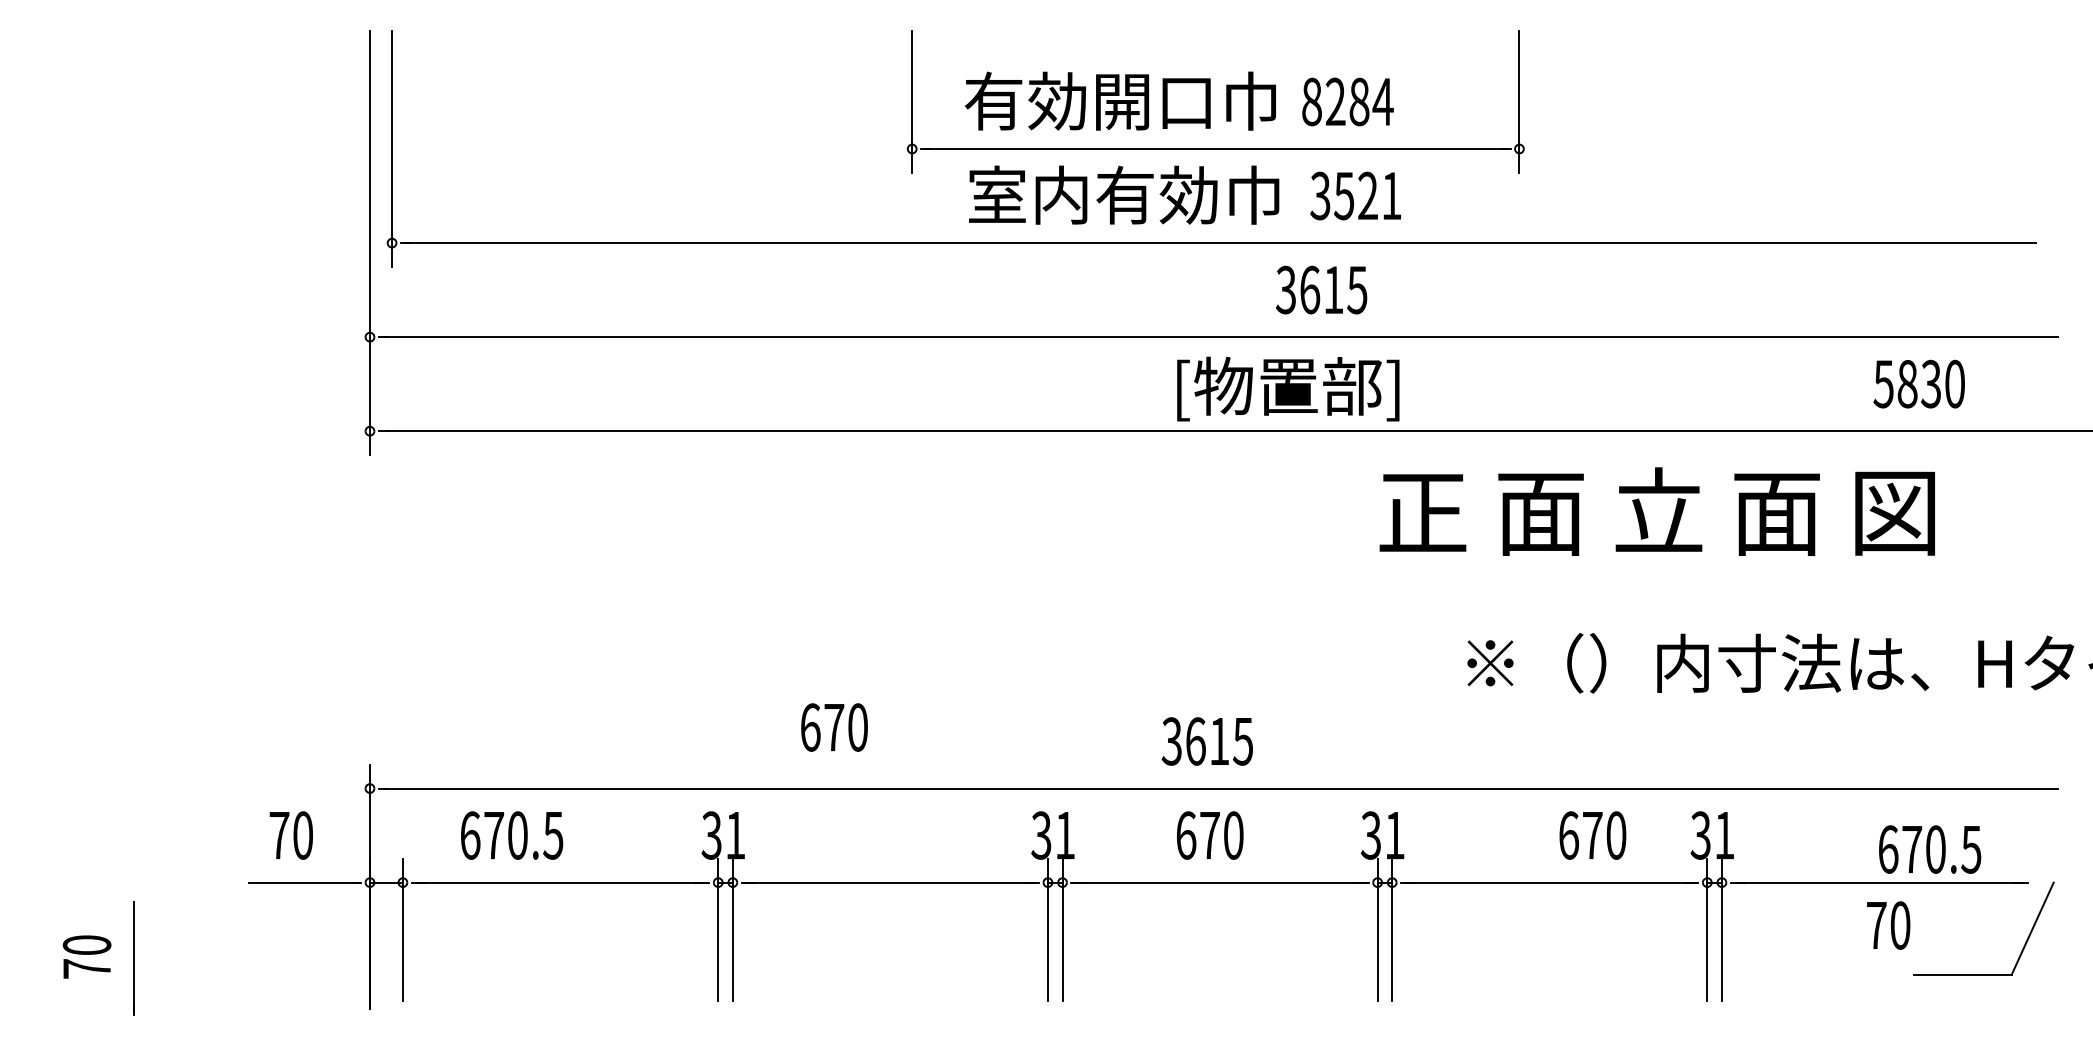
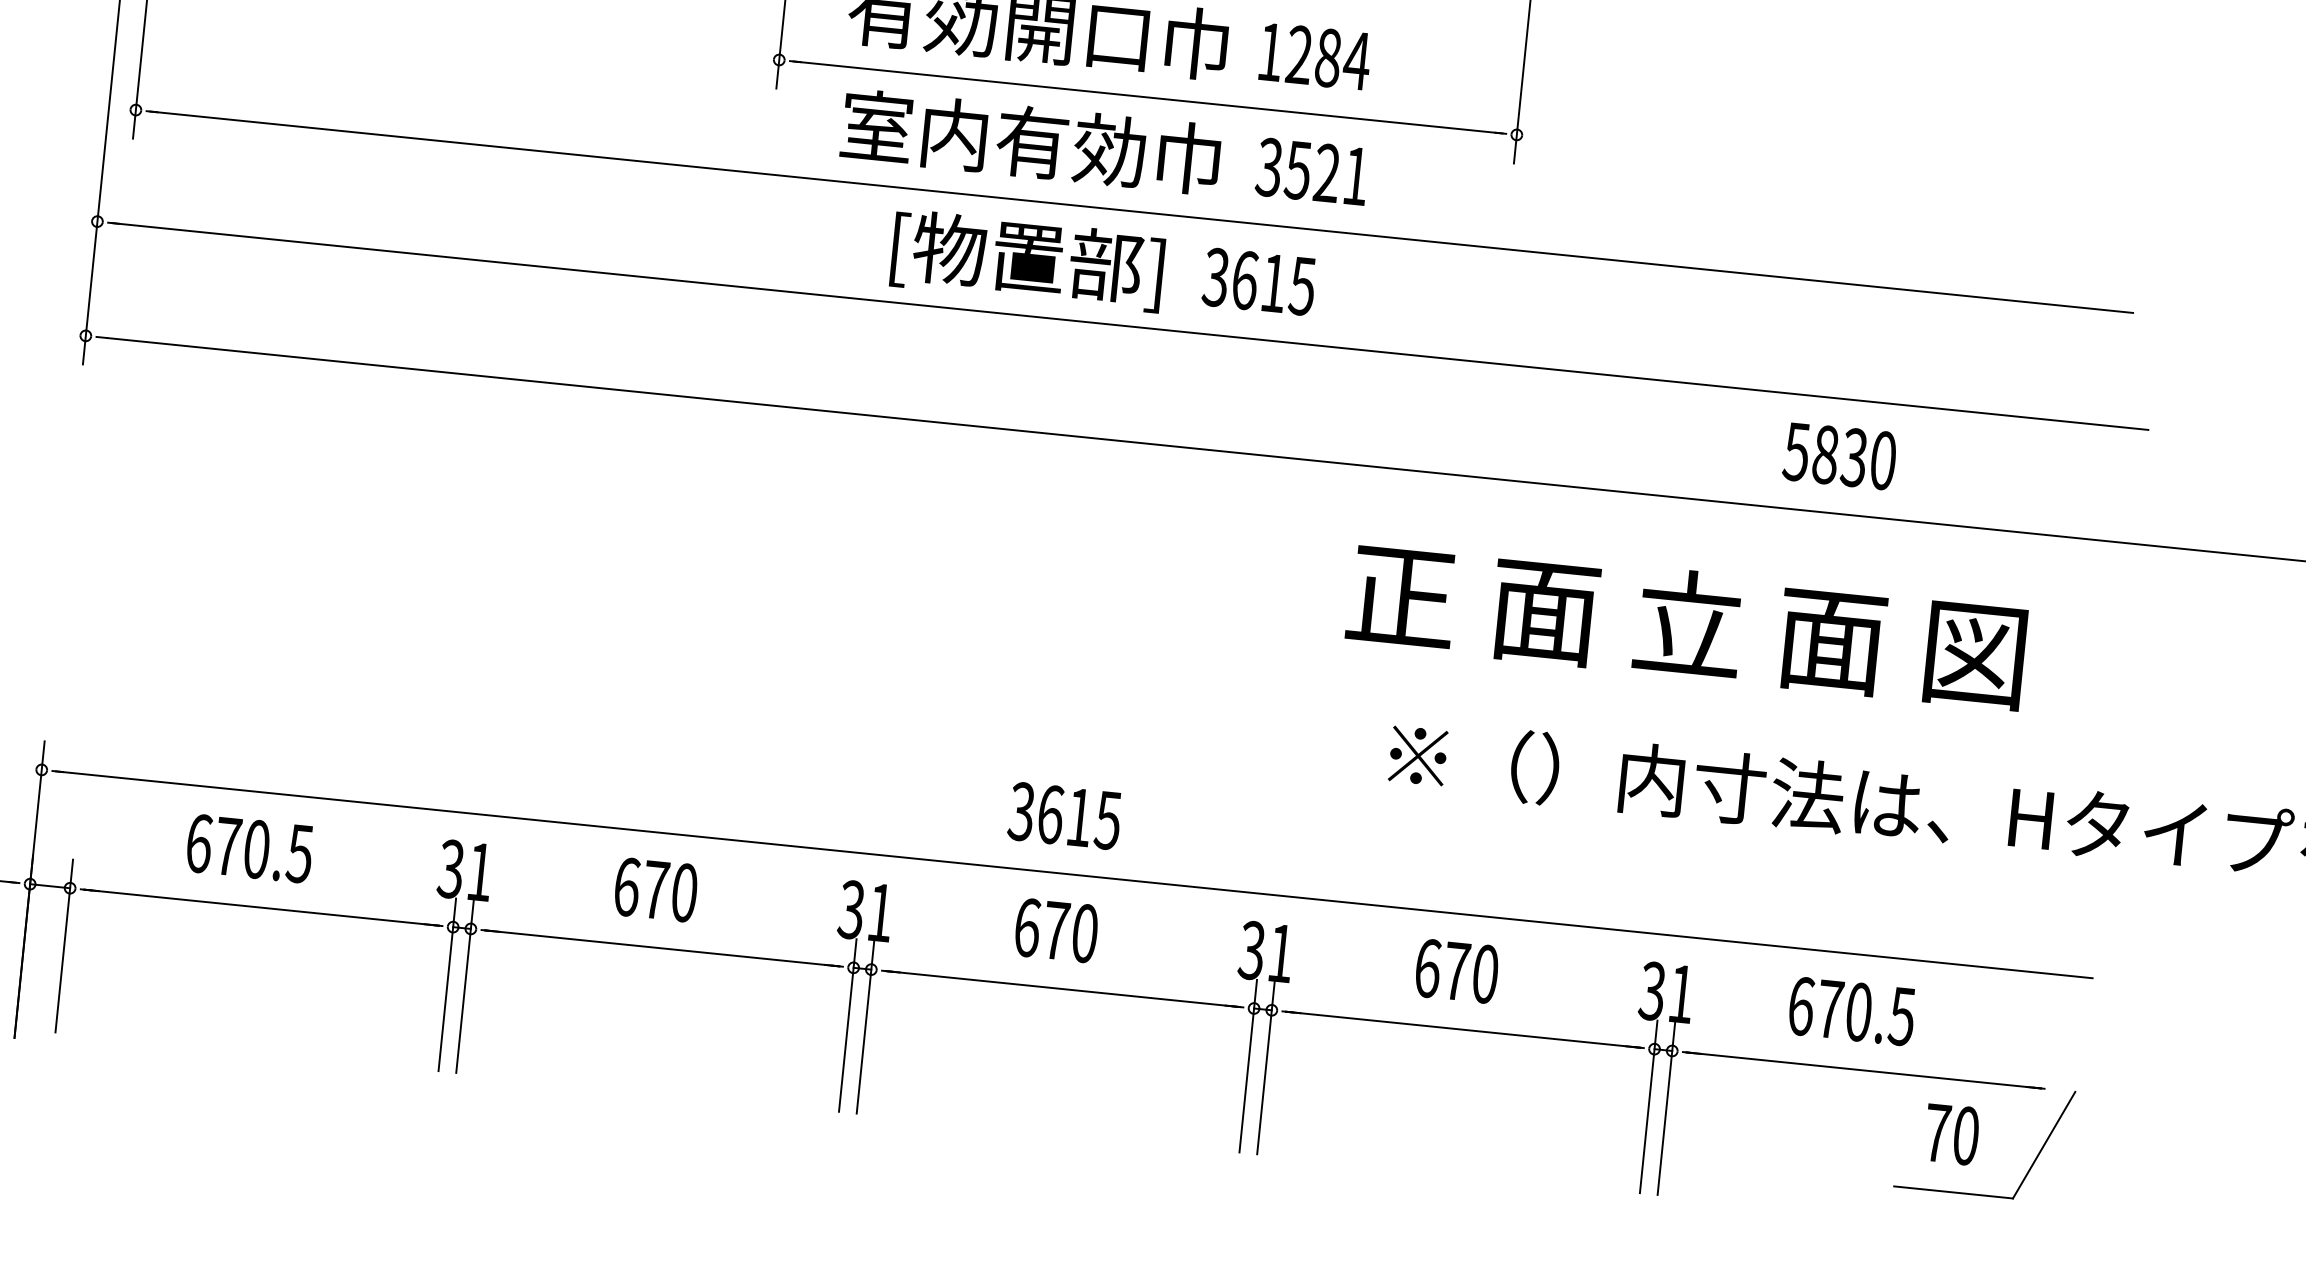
text: (1311, 101) -> (1270, 51), 8284 -> 1284
text: (1918, 383) -> (1839, 455), moved
text: (1288, 388) -> (1028, 260), moved
text: (1656, 511) -> (1685, 623), moved
text: (834, 727) -> (656, 889), moved
text: (512, 835) -> (250, 848), moved
text: (1592, 835) -> (1456, 971), moved
text: (1930, 849) -> (1852, 1011), moved
text: (1888, 925) -> (1951, 1134), moved

